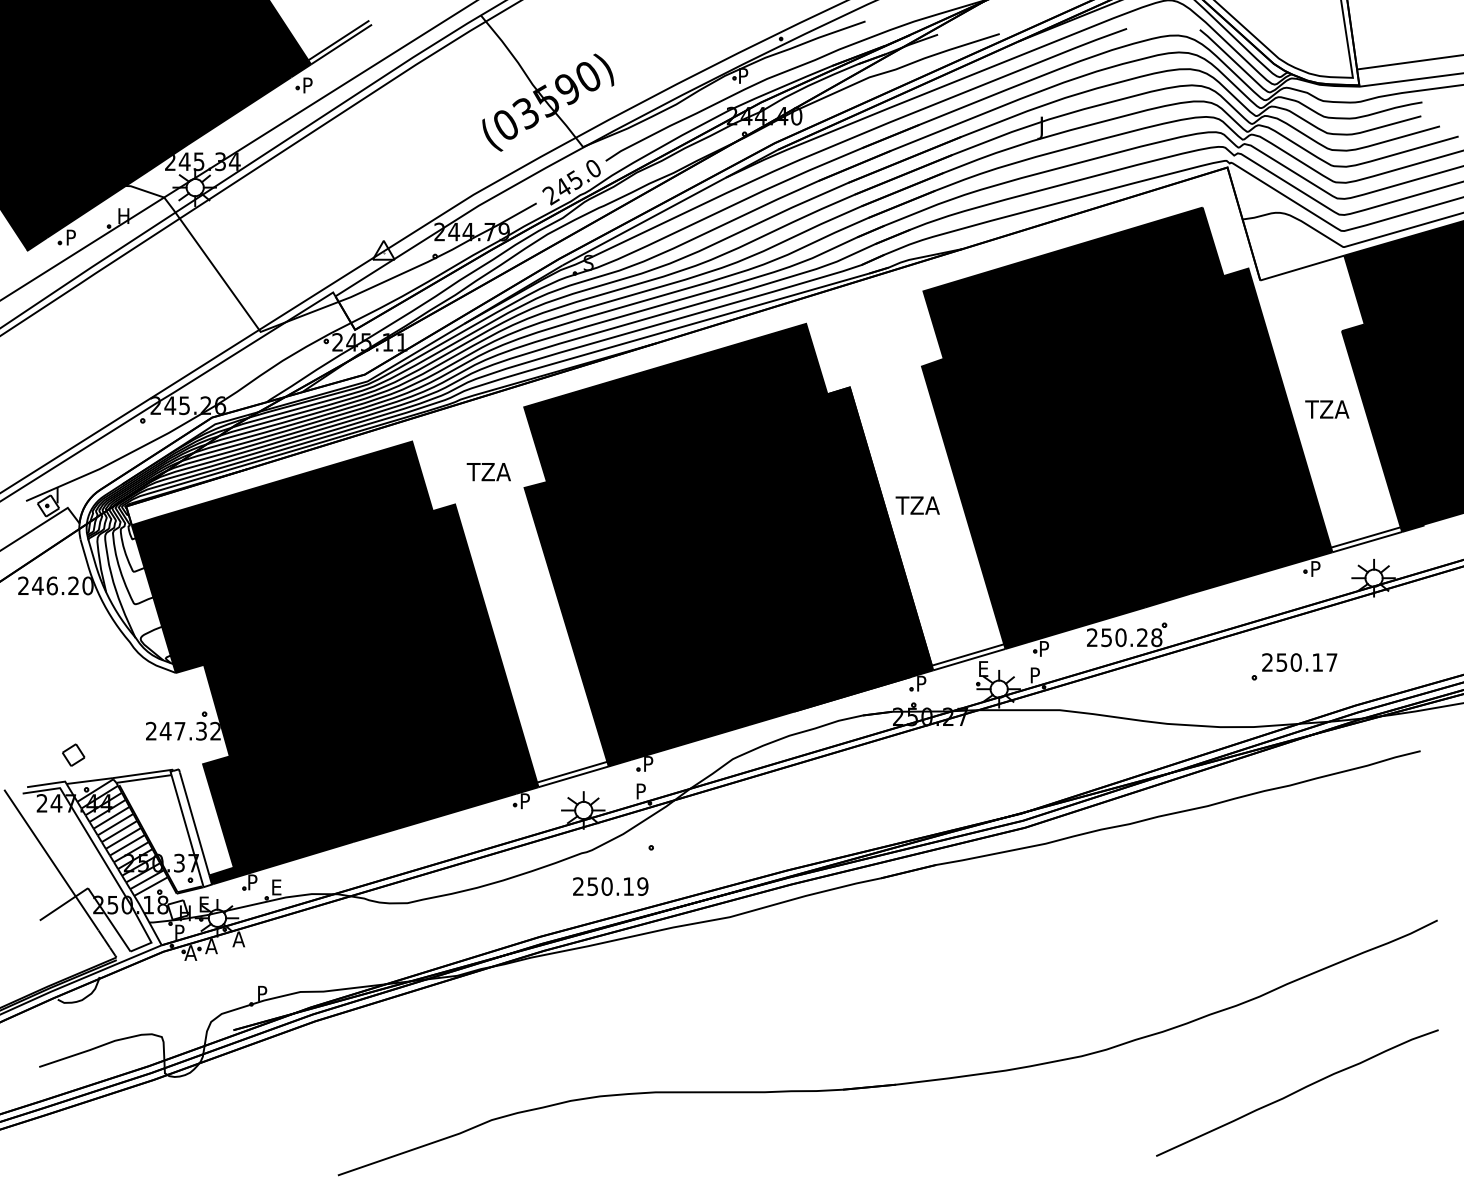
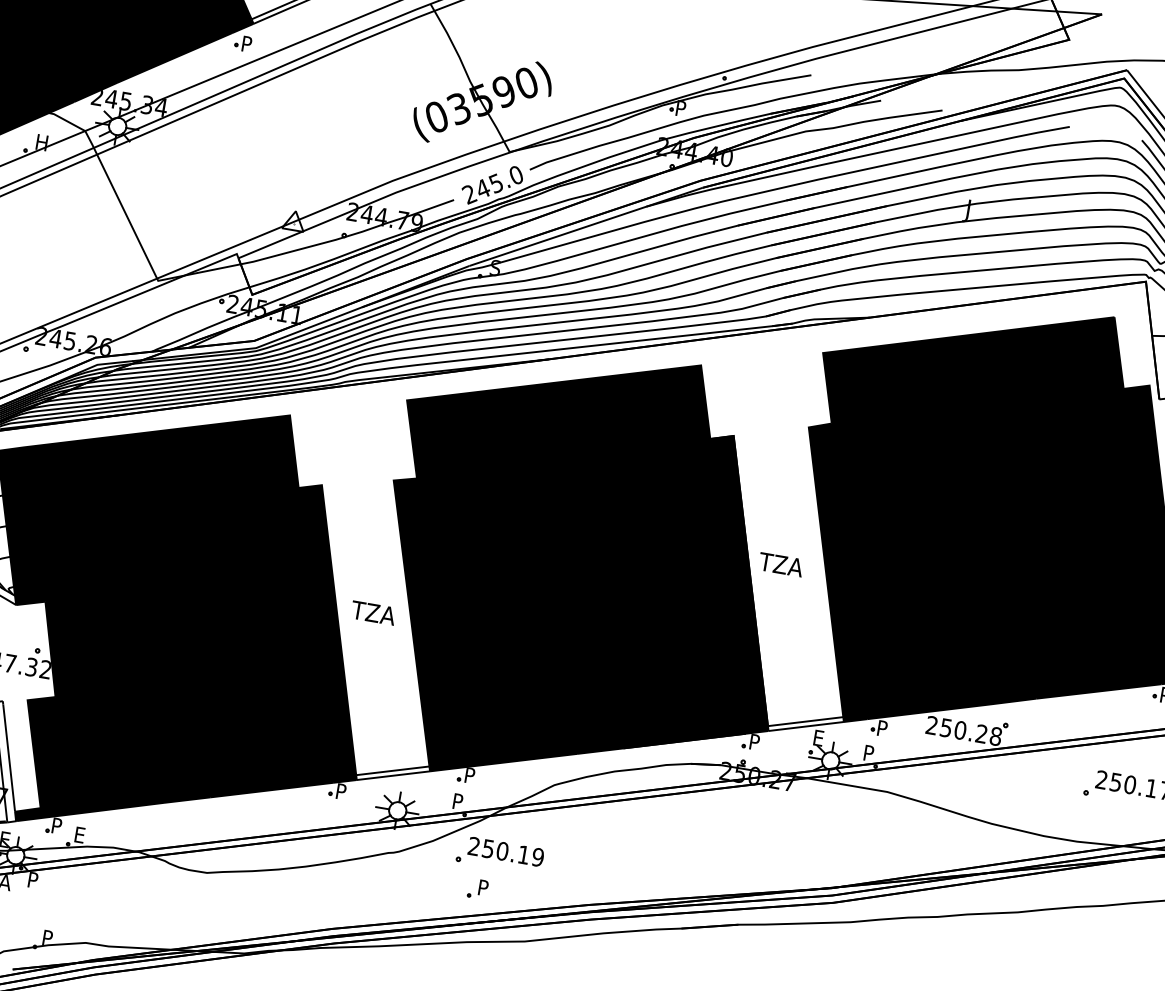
text: (488, 472) -> (372, 613), moved
part: (675, 873) -> (478, 888), added
text: (610, 886) -> (505, 851), moved
text: (238, 939) -> (33, 880), A -> P

